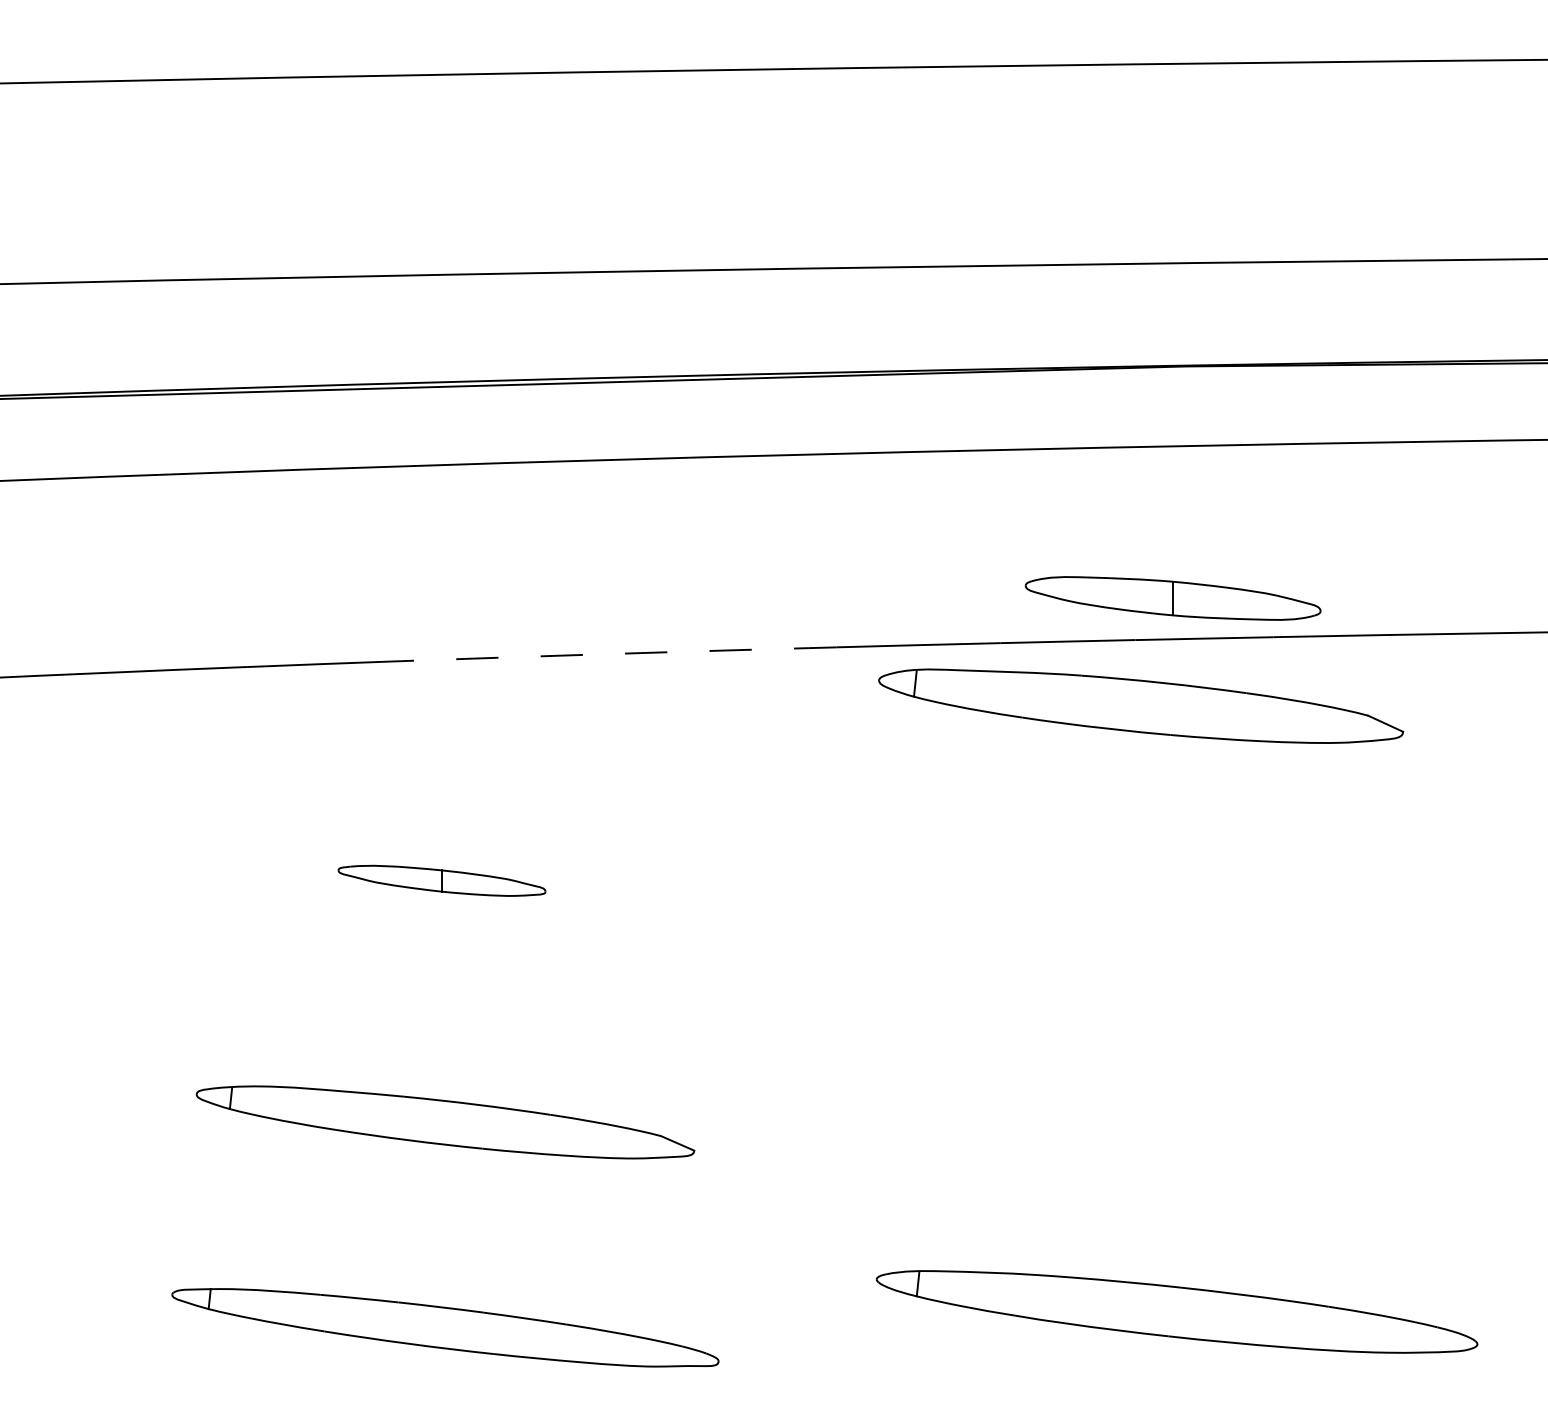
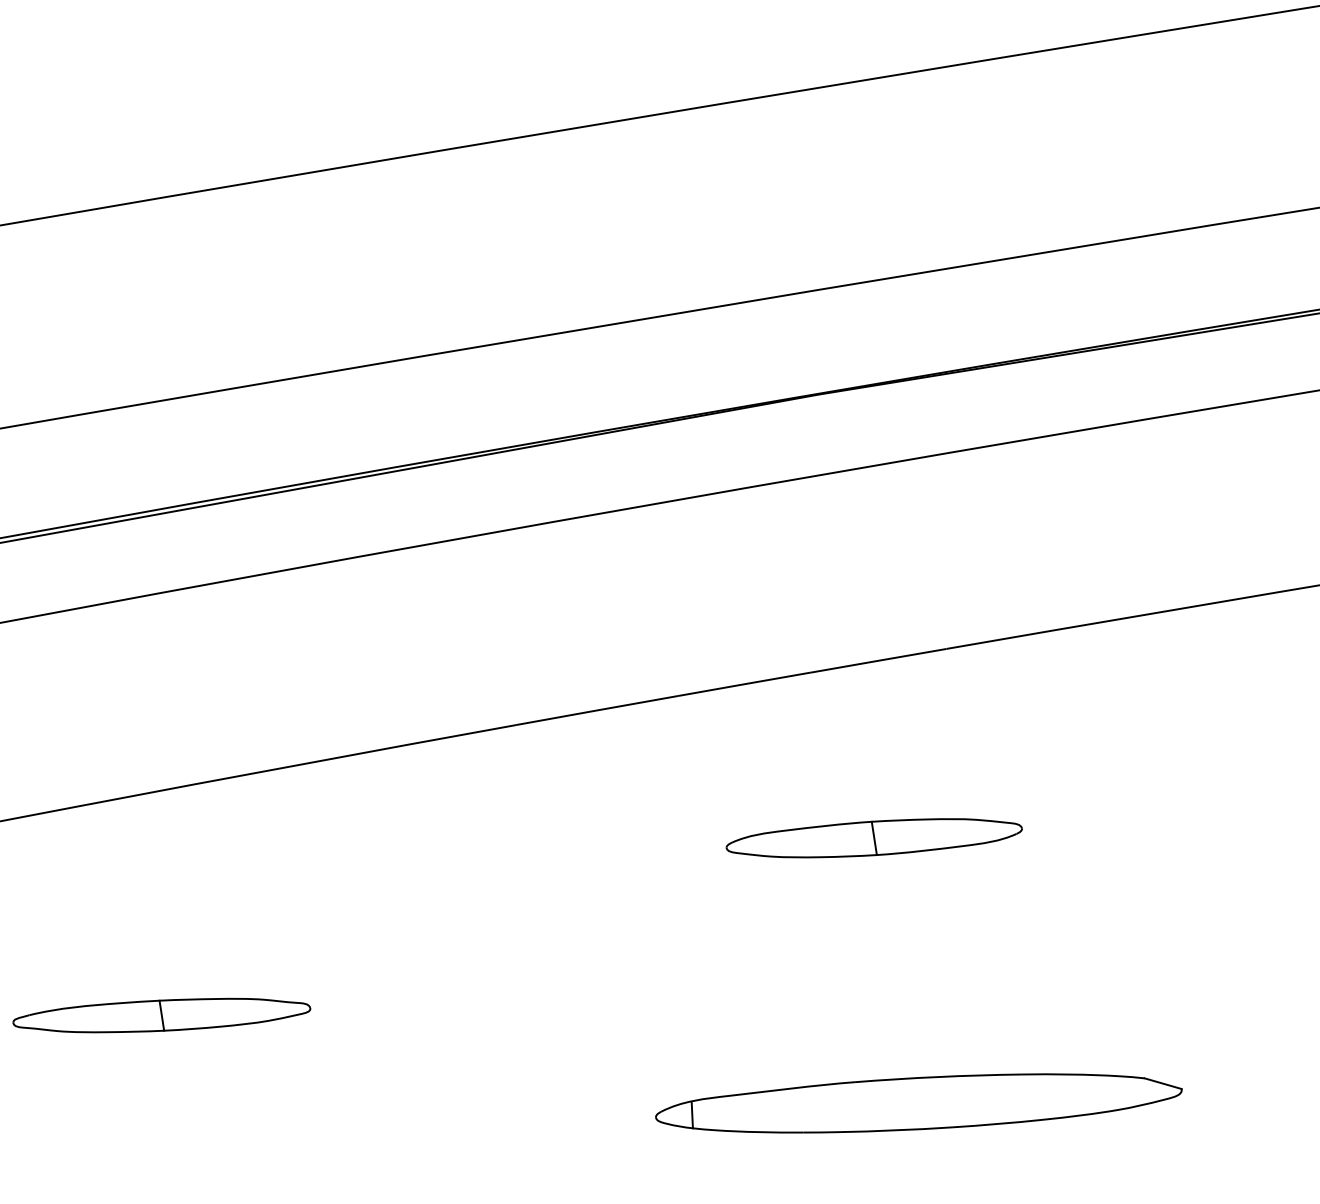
part: (1172, 598) -> (873, 838), moved
arc: (617, 653) -> (300, 764), dashed -> solid
part: (1141, 705) -> (919, 1102), moved
part: (441, 880) -> (161, 1015), size x1.43

